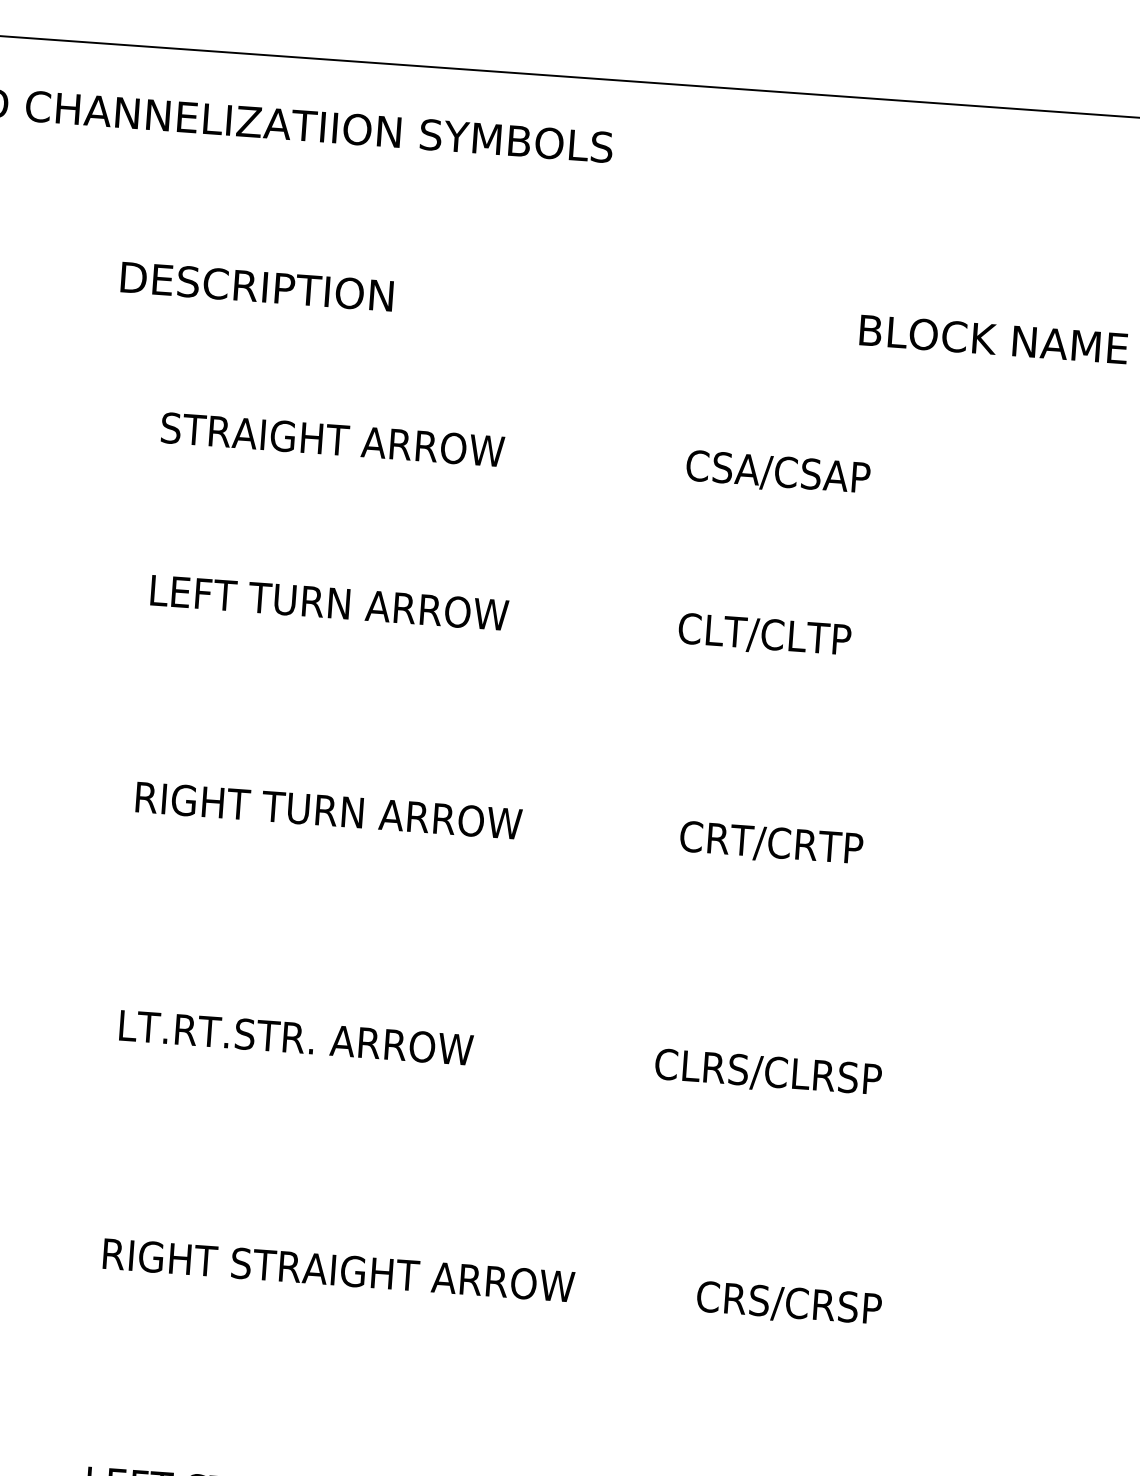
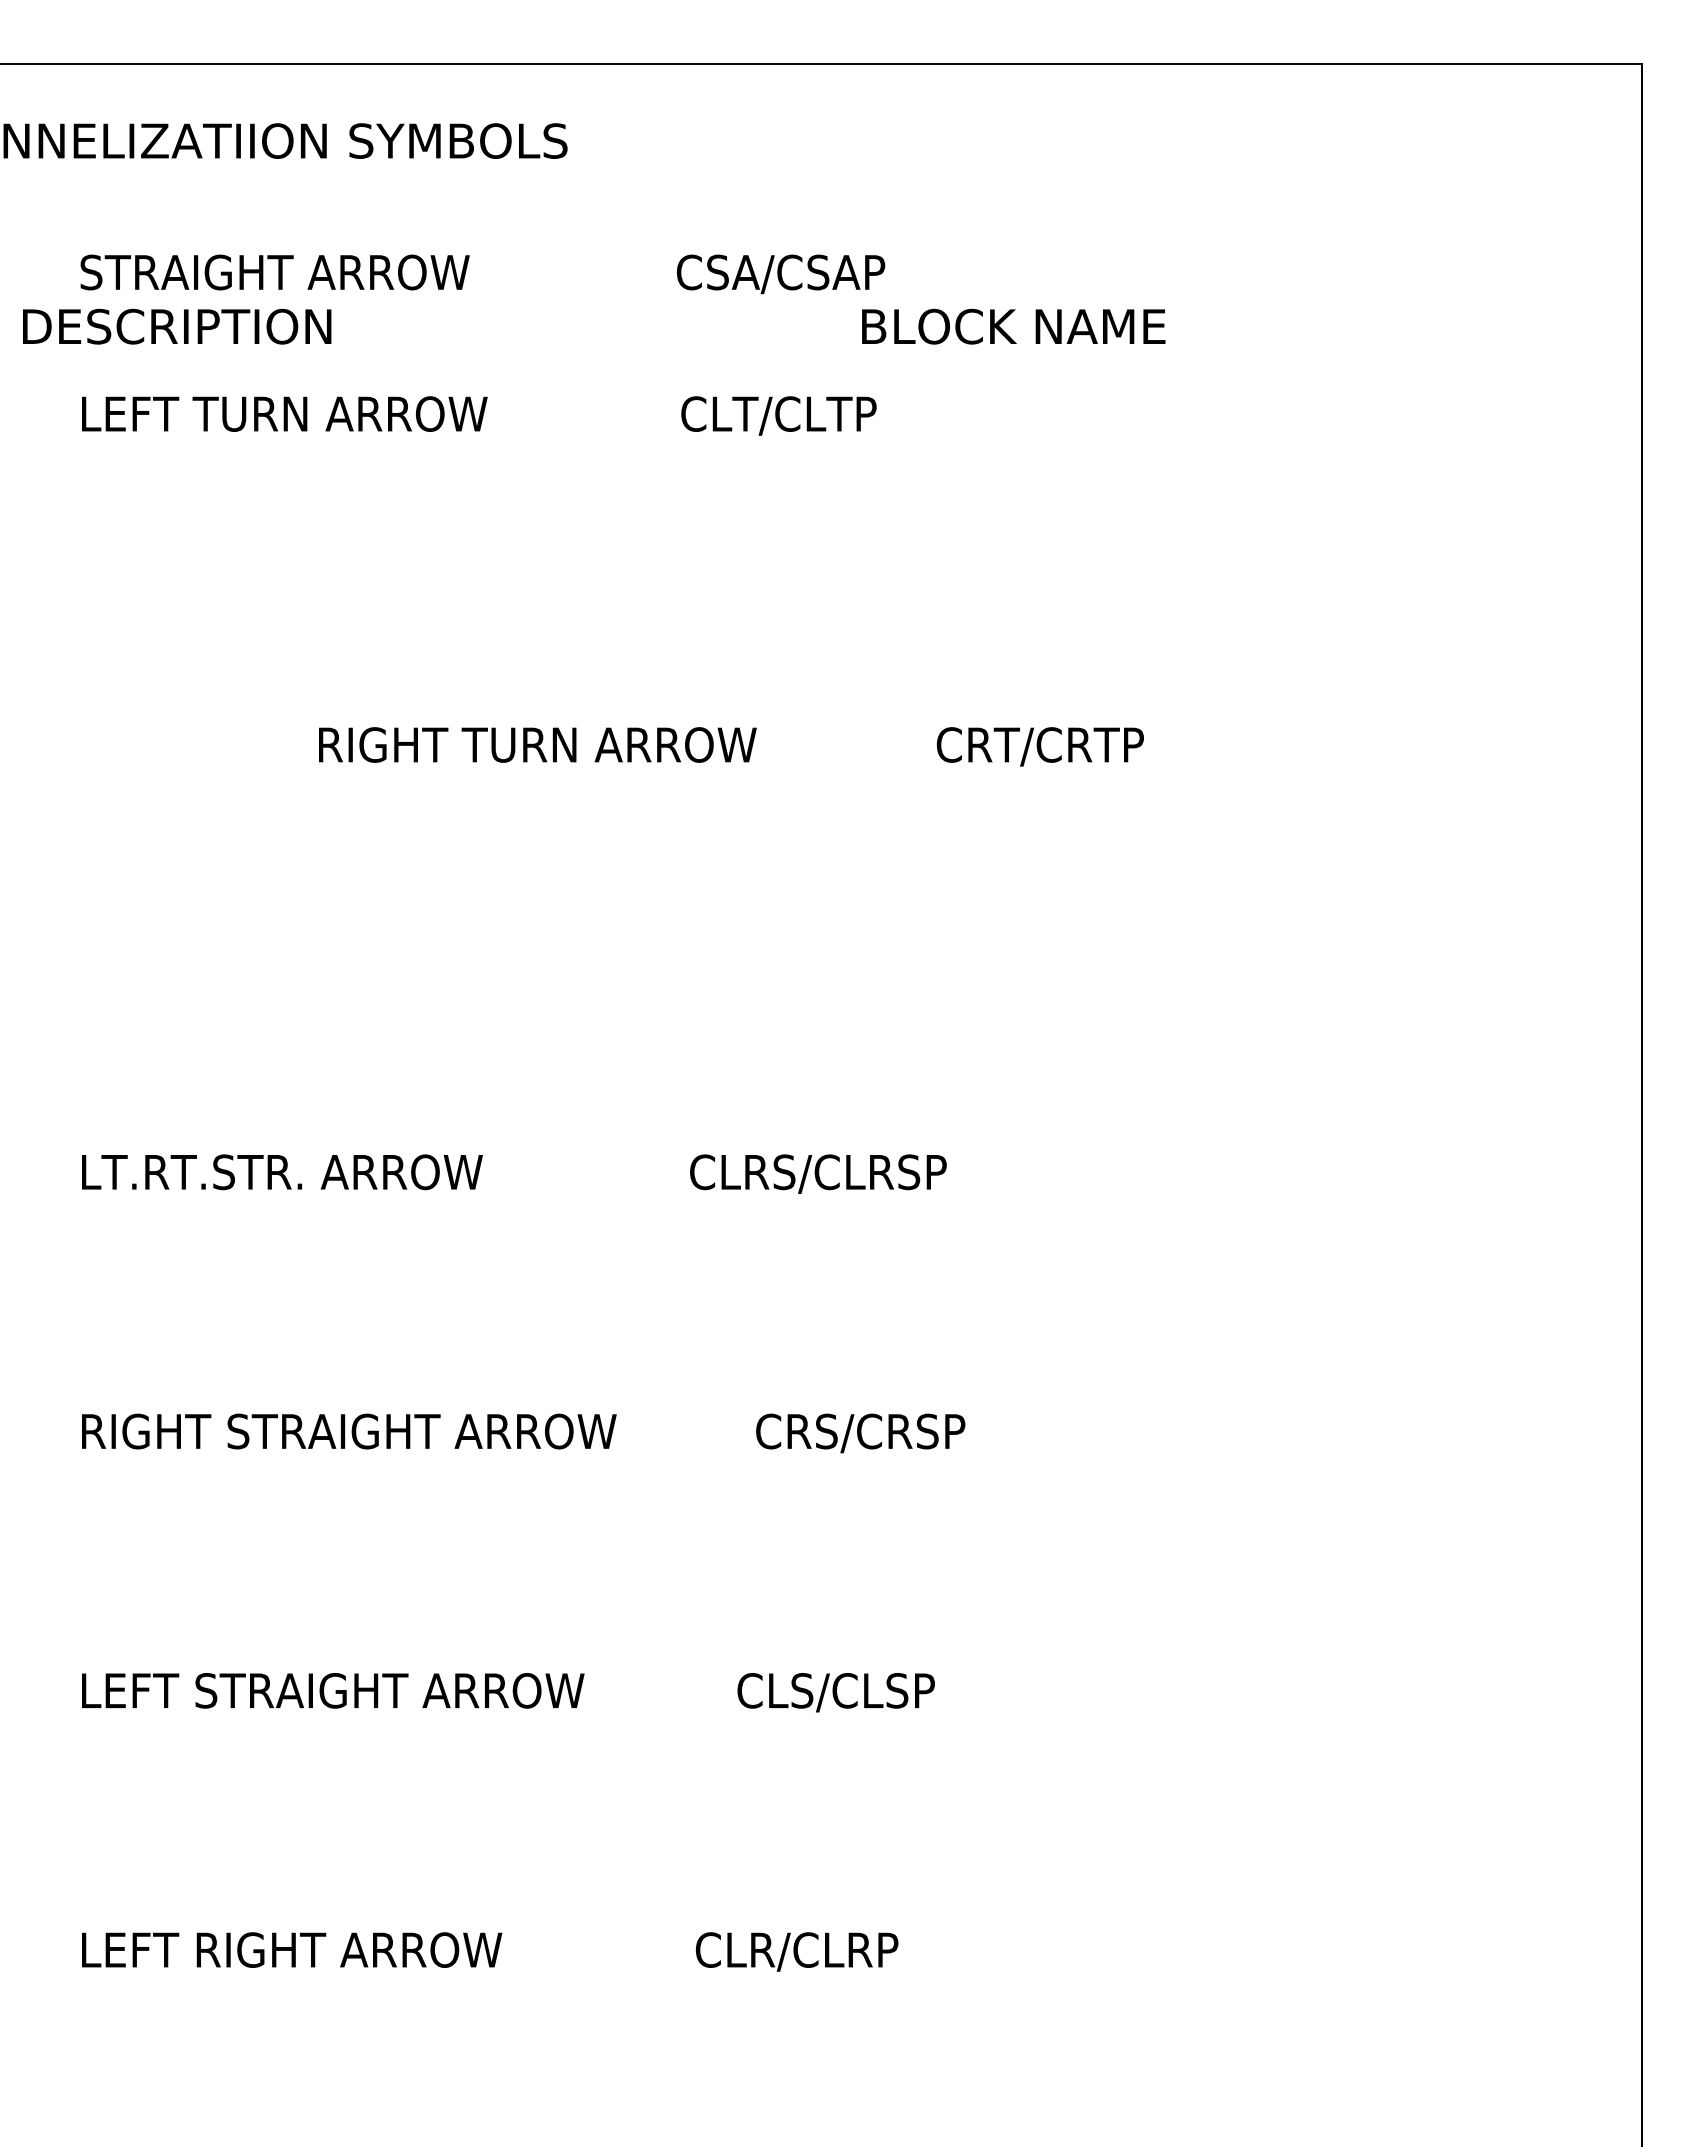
text: (515, 454) -> (482, 274), moved
text: (501, 616) -> (479, 415), moved
text: (499, 824) -> (731, 746), moved

